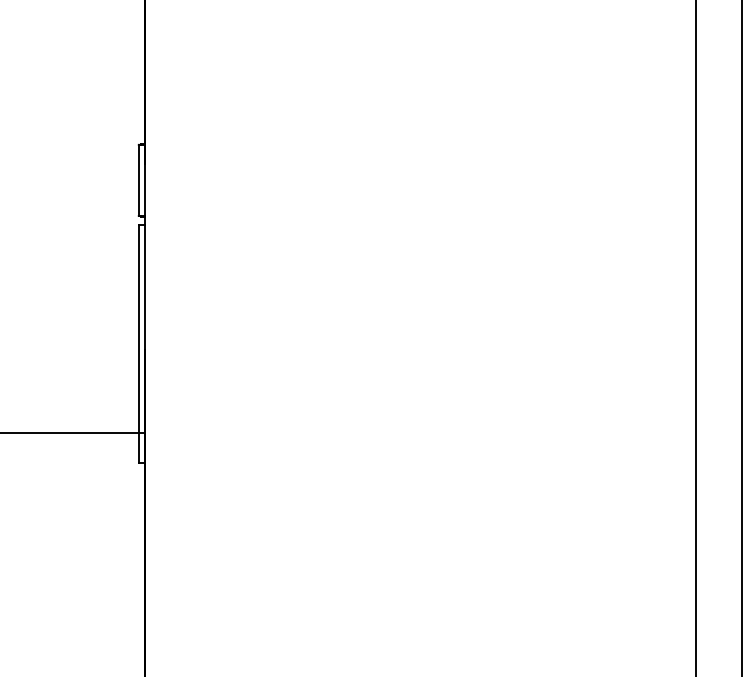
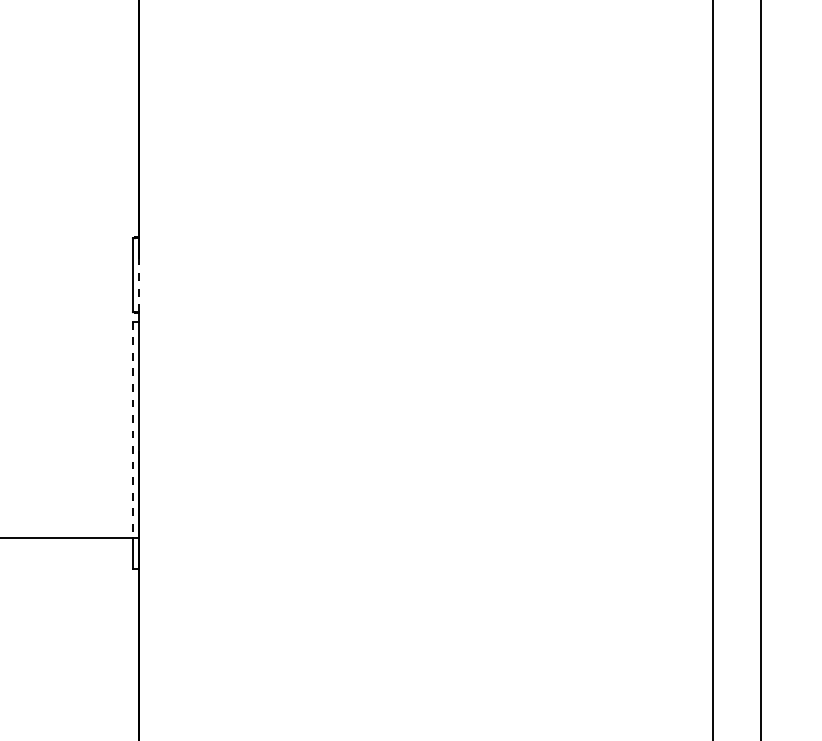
line: (144, 190) -> (138, 285), solid -> dashed
line: (138, 328) -> (132, 429), solid -> dashed

